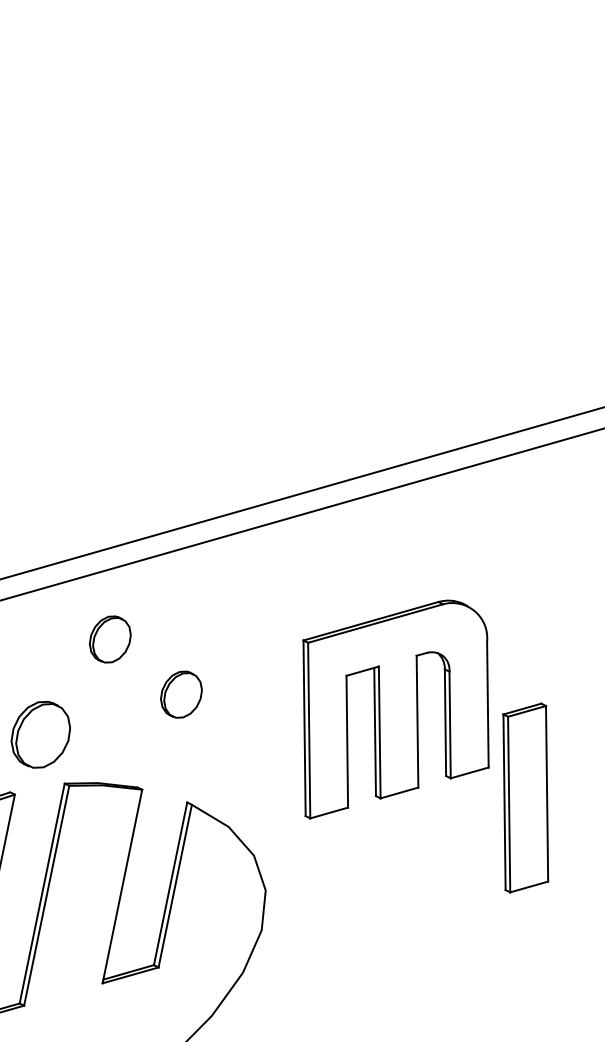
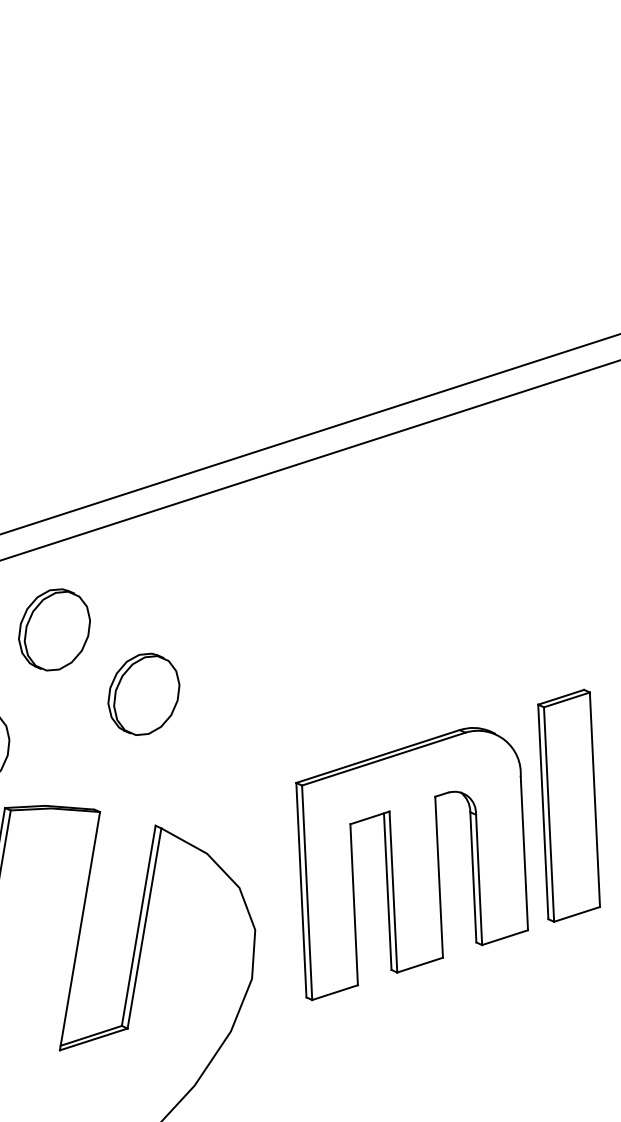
part: (110, 639) -> (54, 629), size x1.43
part: (181, 694) -> (143, 694), size x1.43
part: (395, 709) -> (411, 863), moved

